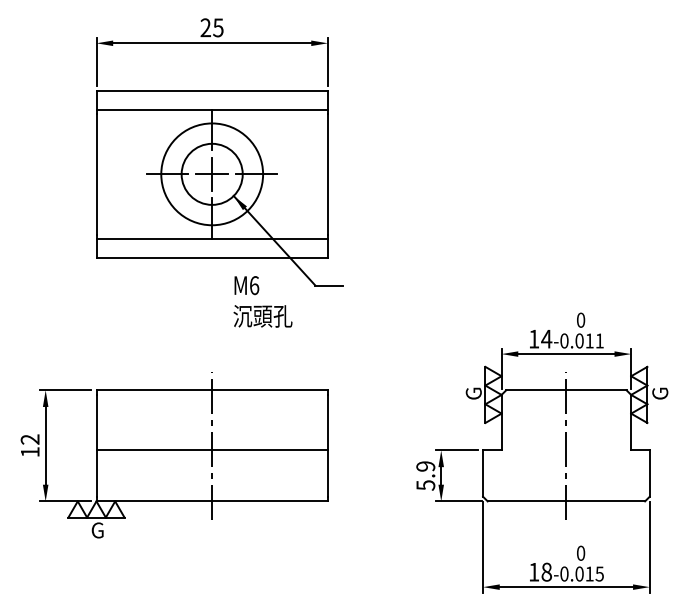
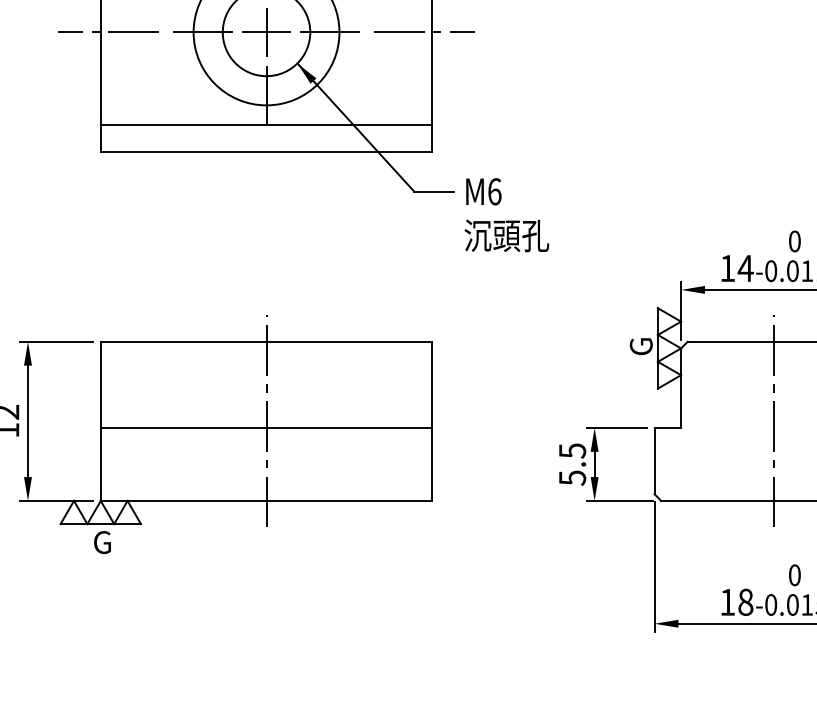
line: (101, 174) -> (107, 32), added
line: (322, 174) -> (424, 32), added
text: (262, 301) -> (506, 214), moved
text: (425, 466) -> (572, 450), 5.9 -> 5.5

